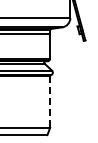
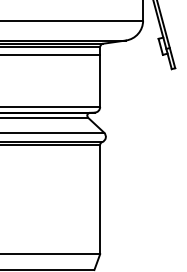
line: (50, 102) -> (100, 200), dashed -> solid

